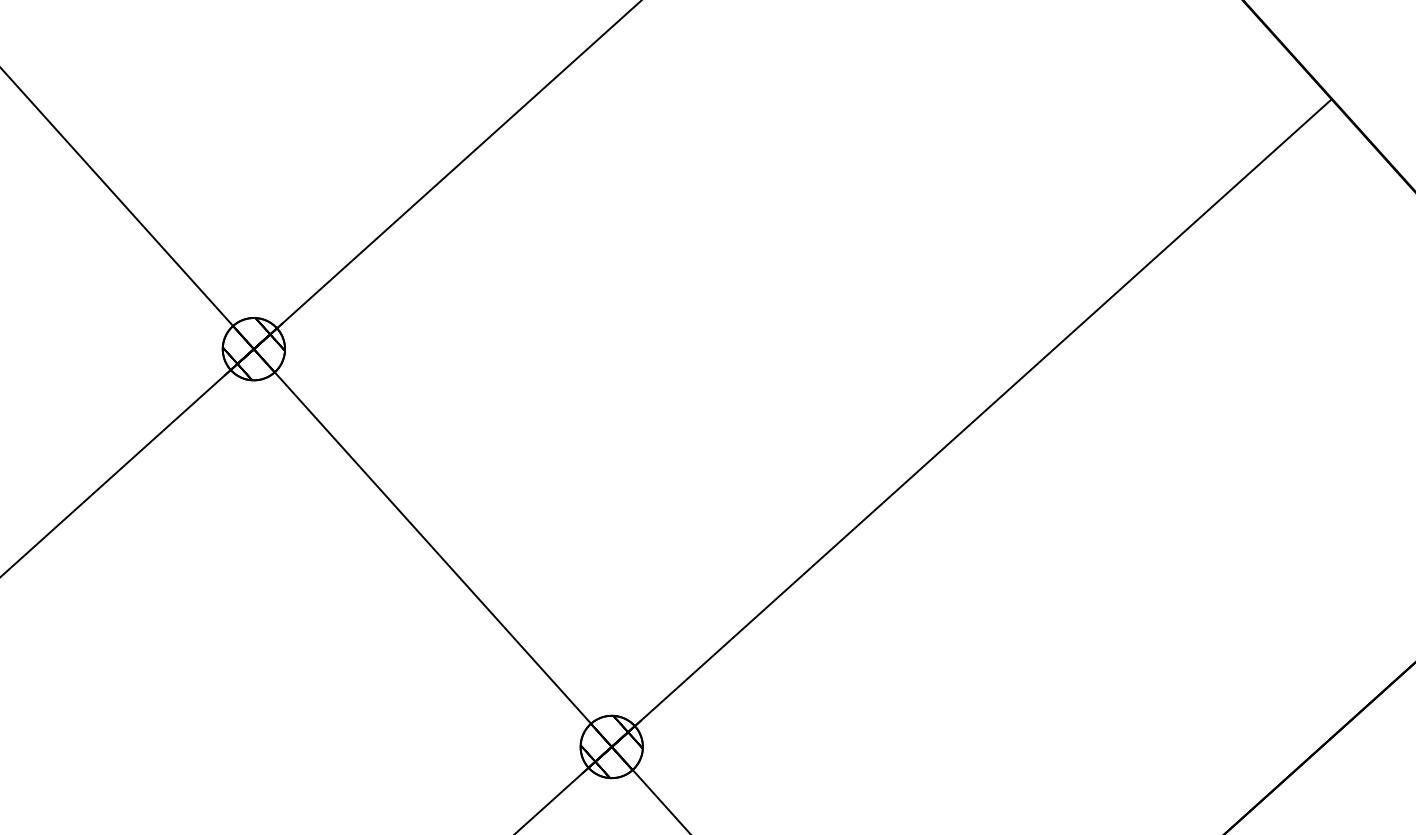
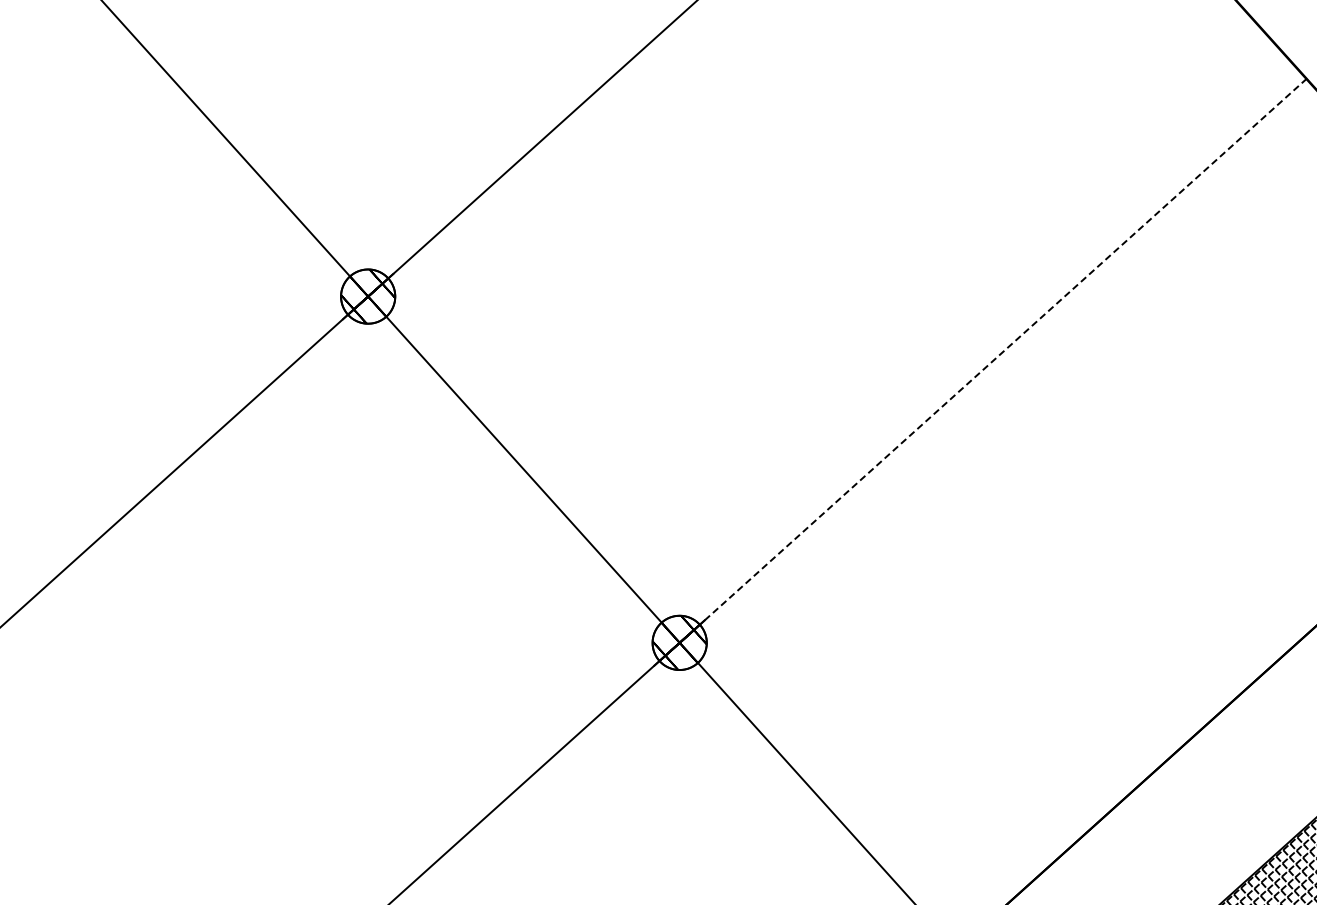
line: (987, 409) -> (1006, 349), solid -> dashed

